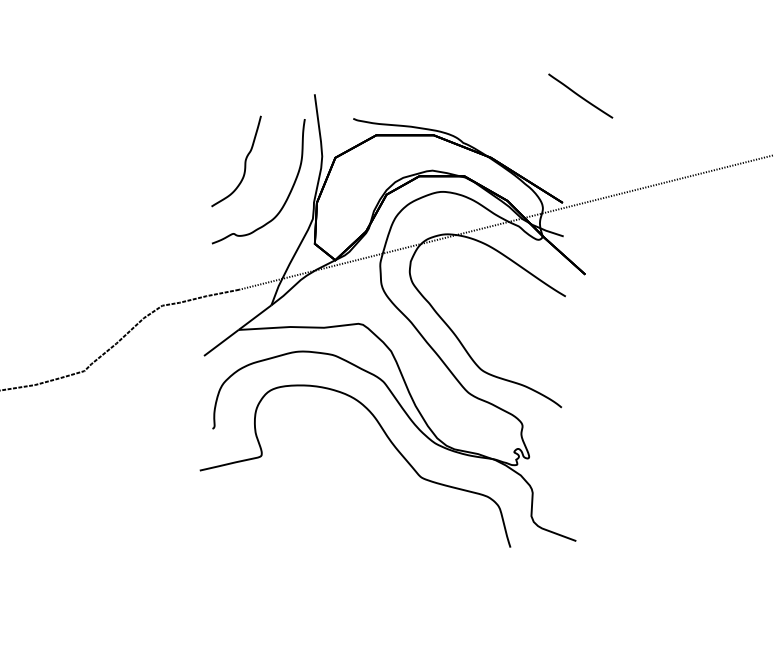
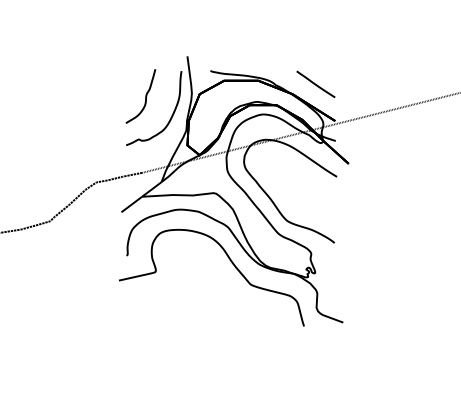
line: (579, 96) -> (315, 84), moved

